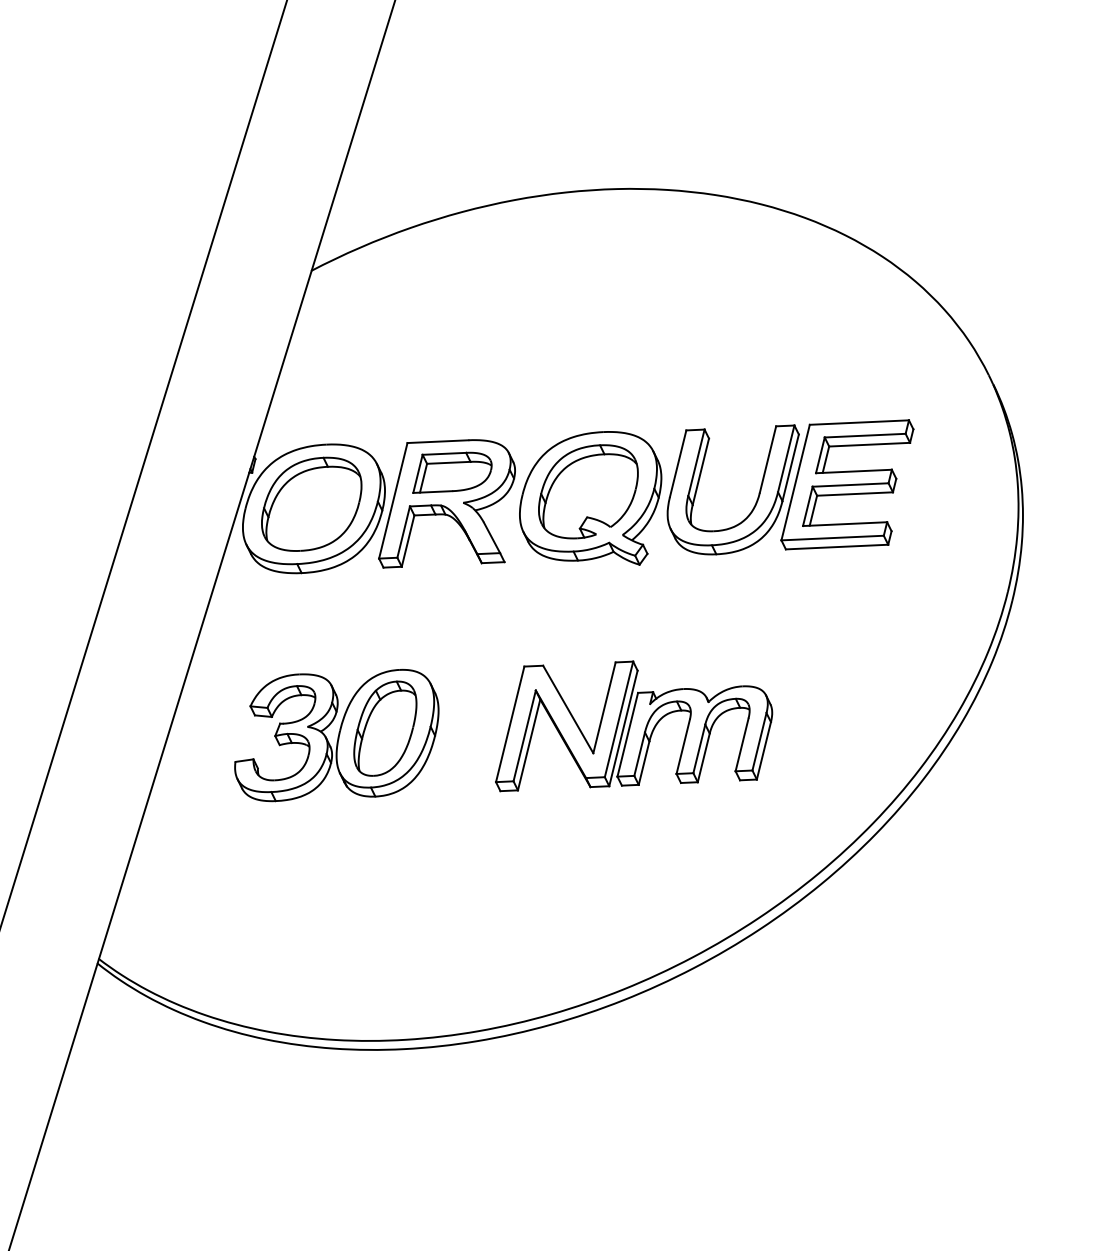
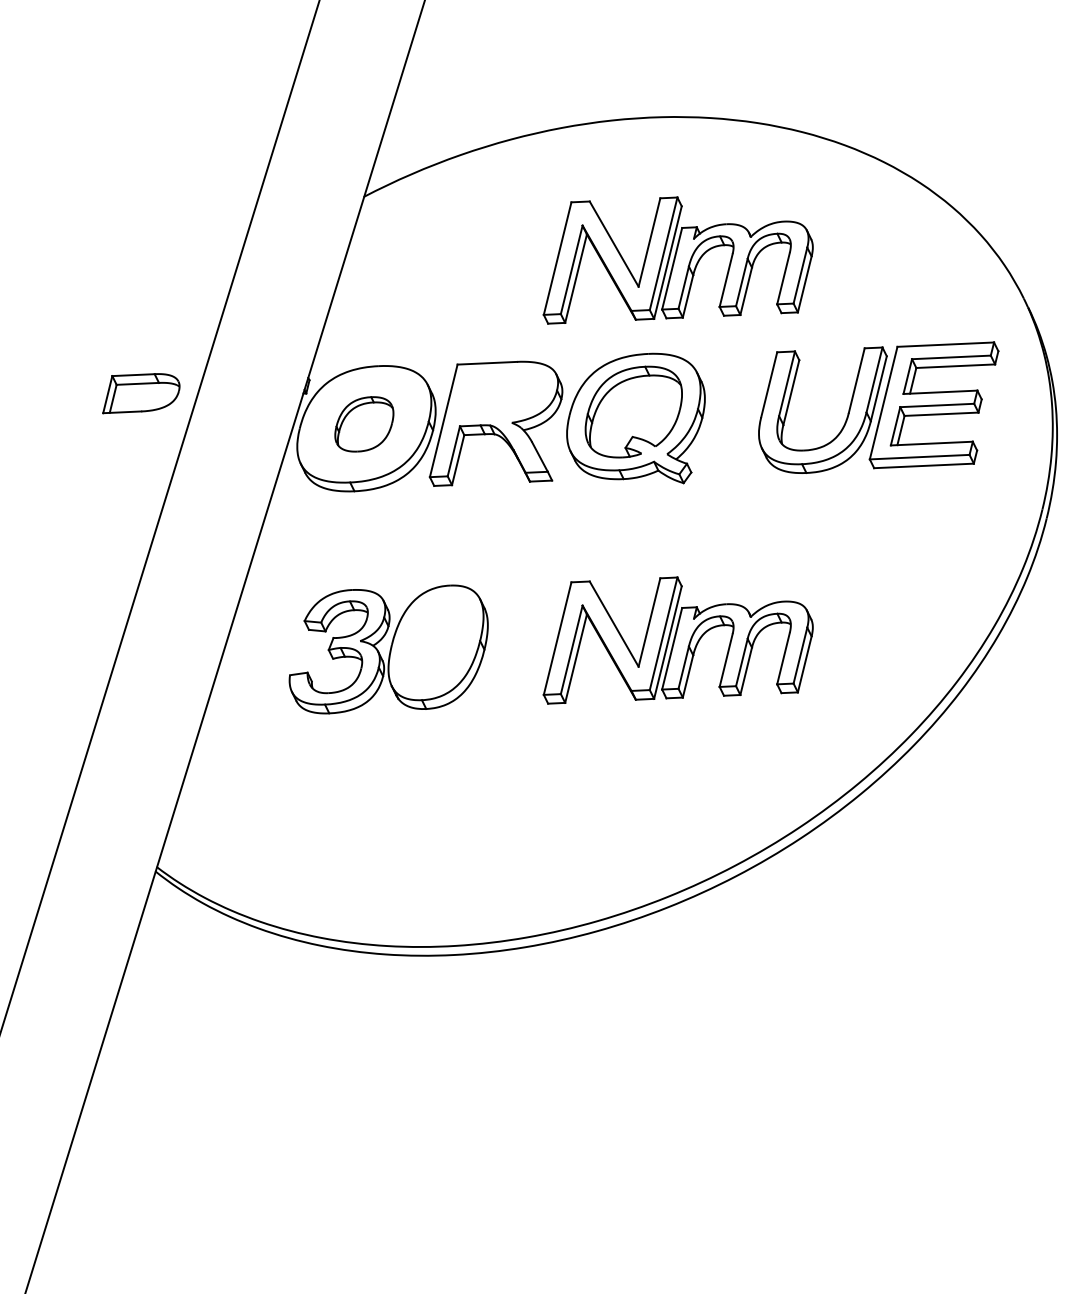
part: (633, 336) -> (677, 260), added
part: (452, 472) -> (141, 393), moved
part: (790, 487) -> (878, 407), moved
part: (311, 504) -> (364, 424), size x0.6
part: (384, 728) -> (435, 642), removed

